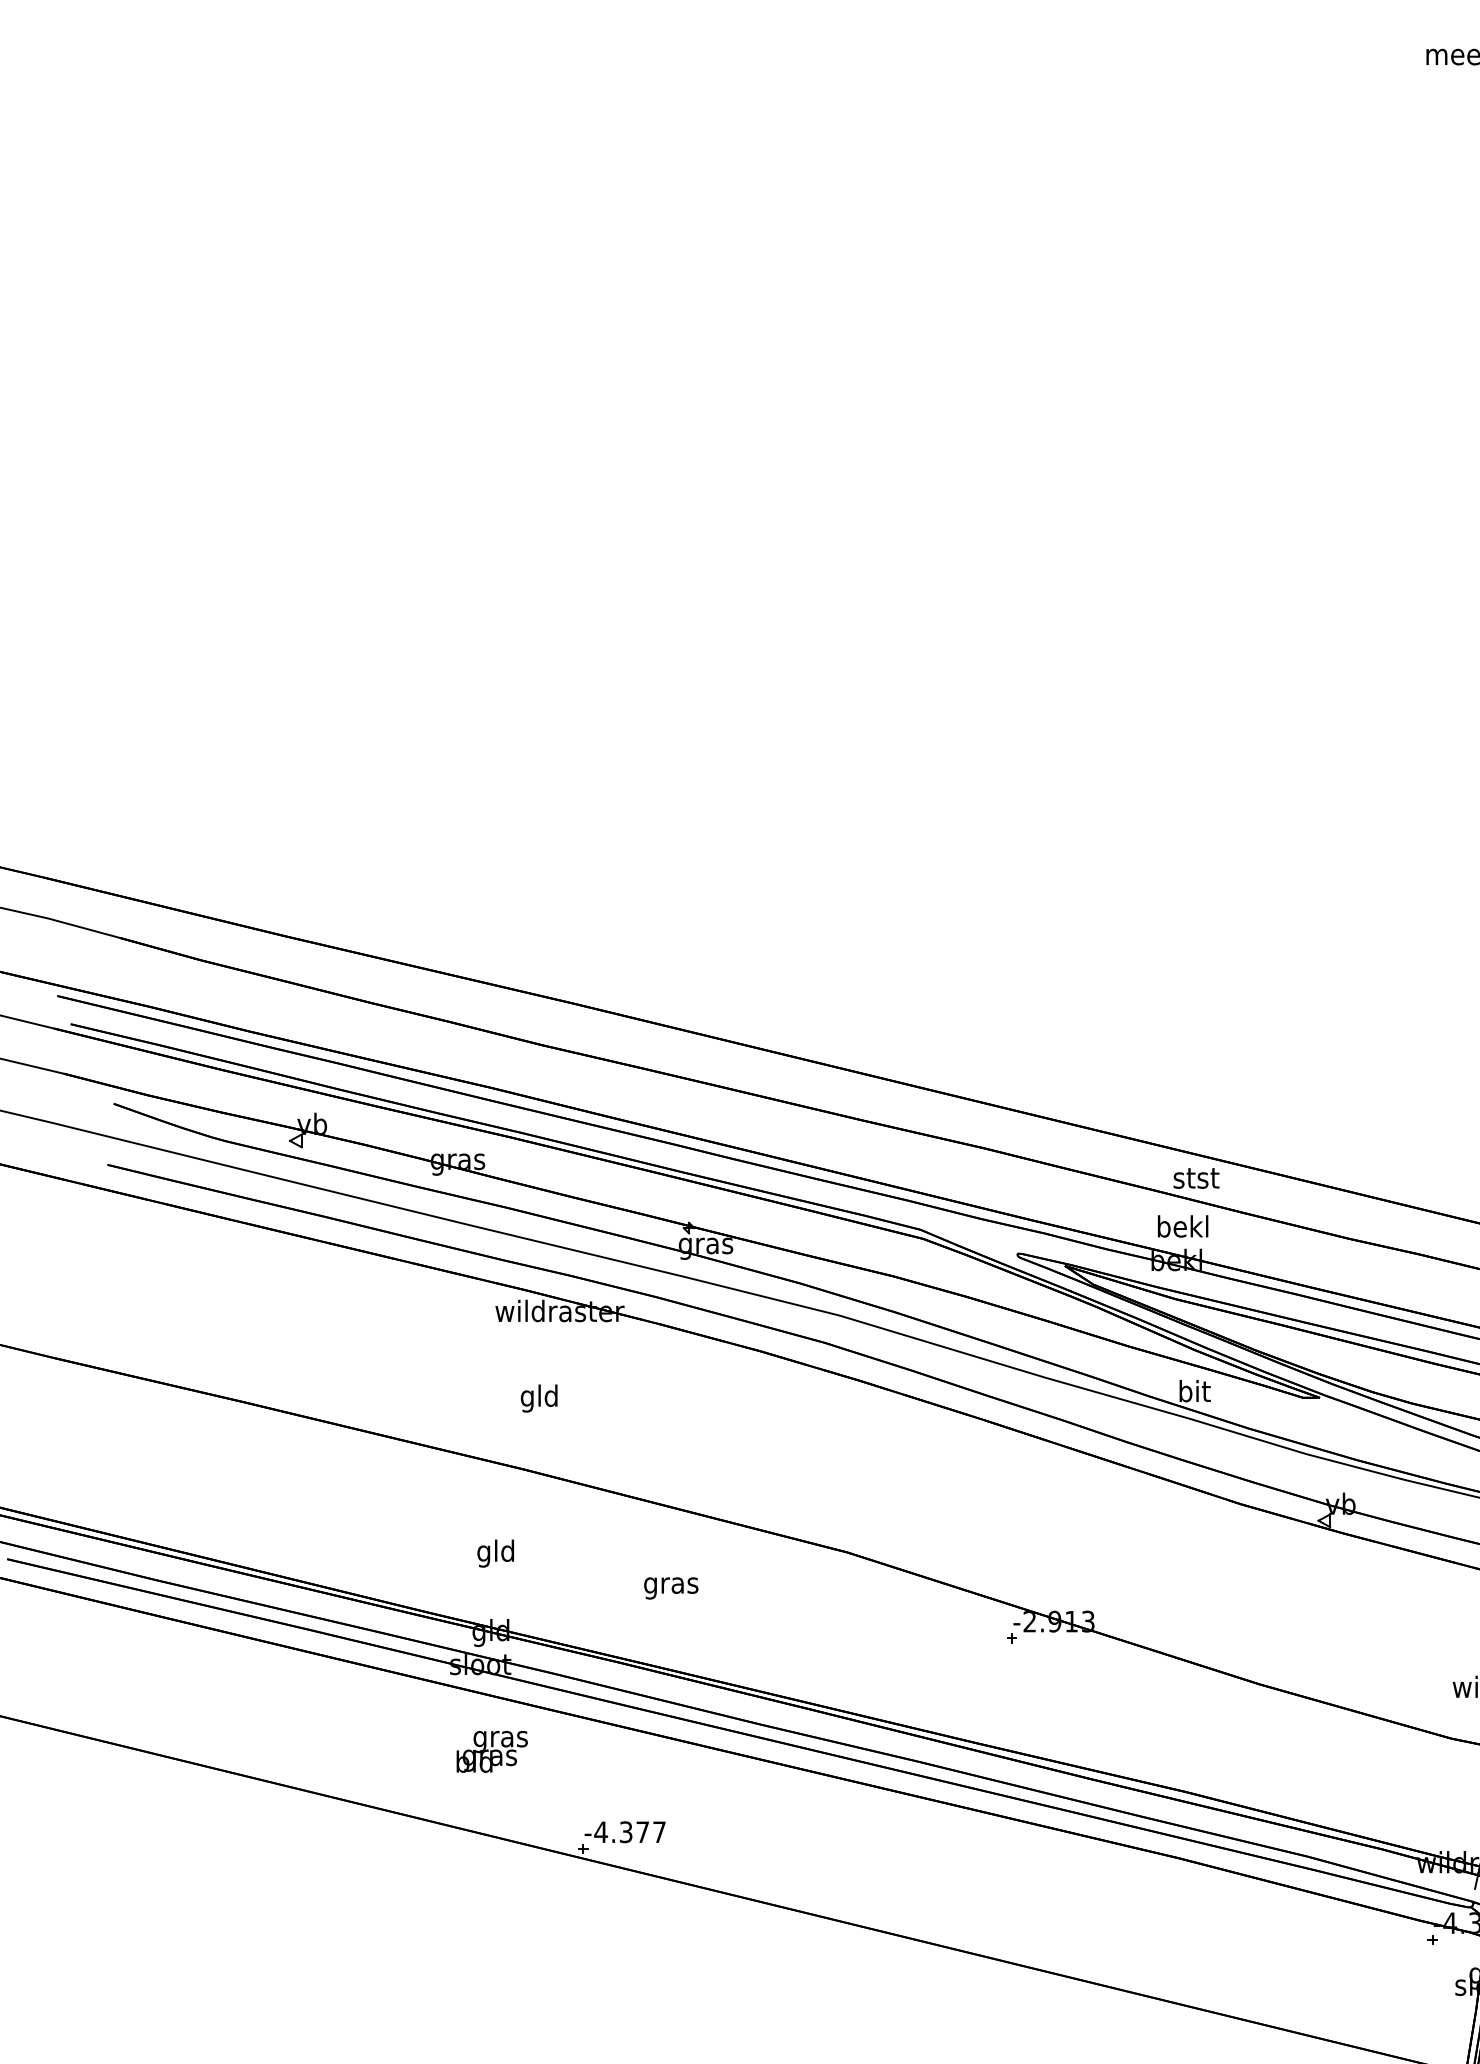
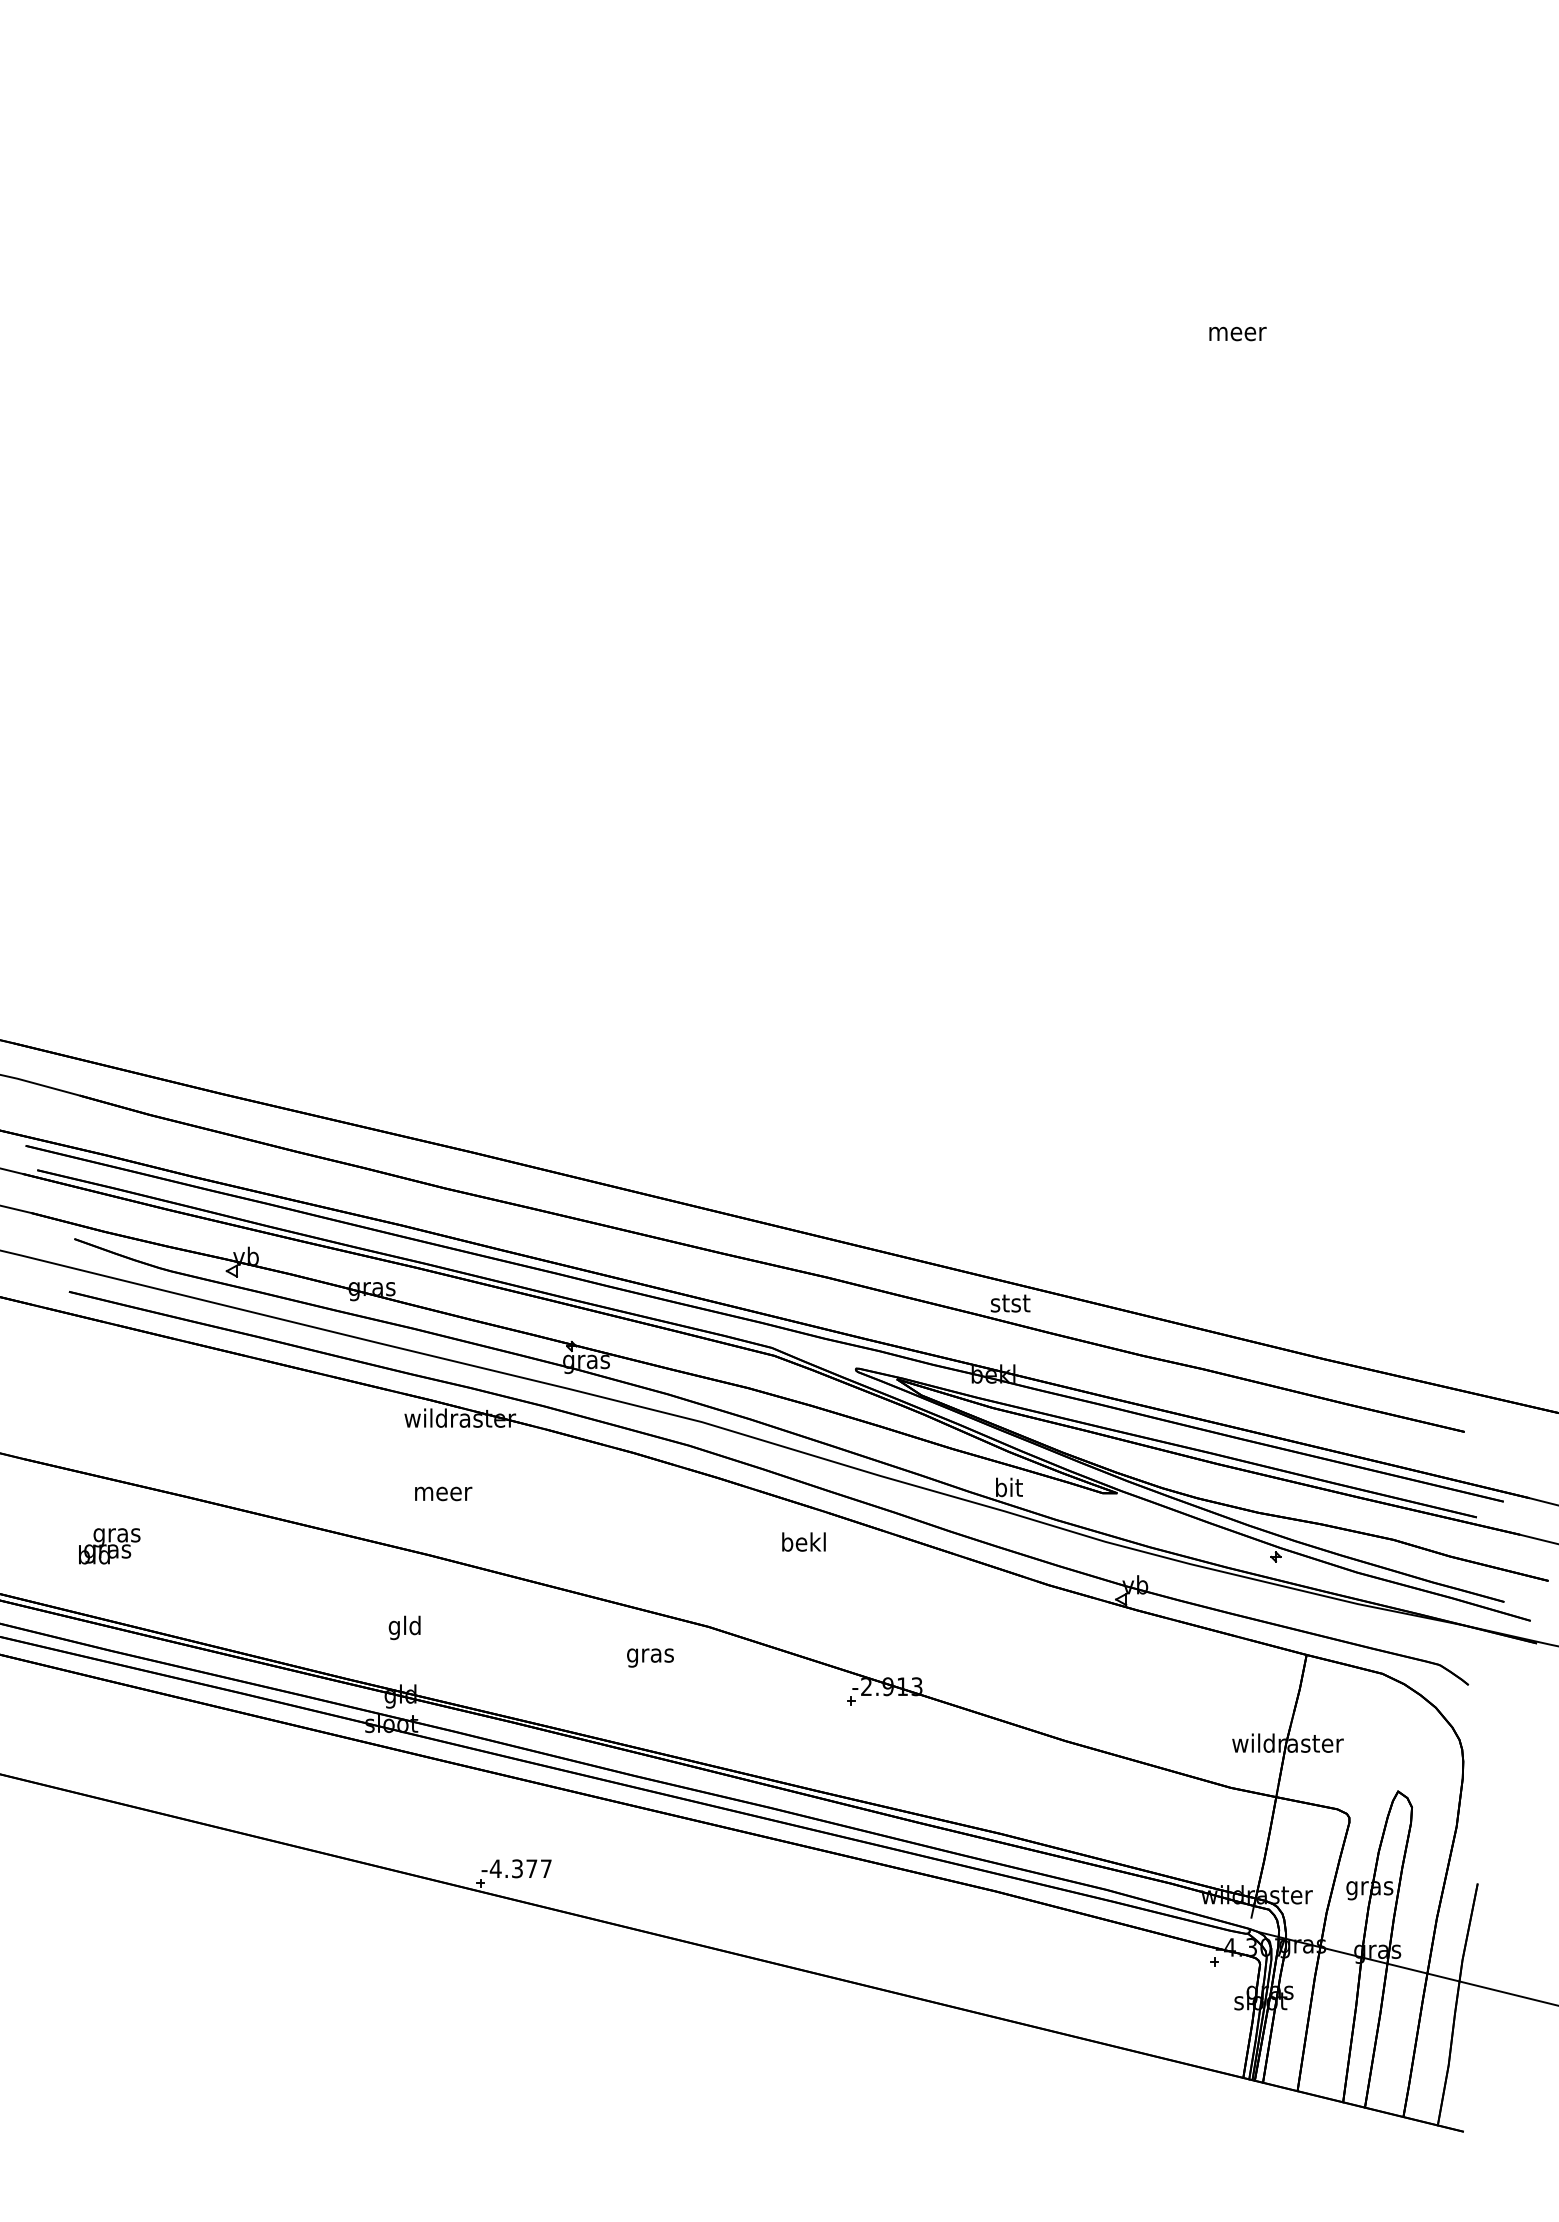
text: (1182, 1225) -> (803, 1541), moved
text: (540, 1398) -> (443, 1493), gld -> meer
text: (671, 1587) -> (650, 1657), moved
text: (492, 1752) -> (109, 1546), moved

